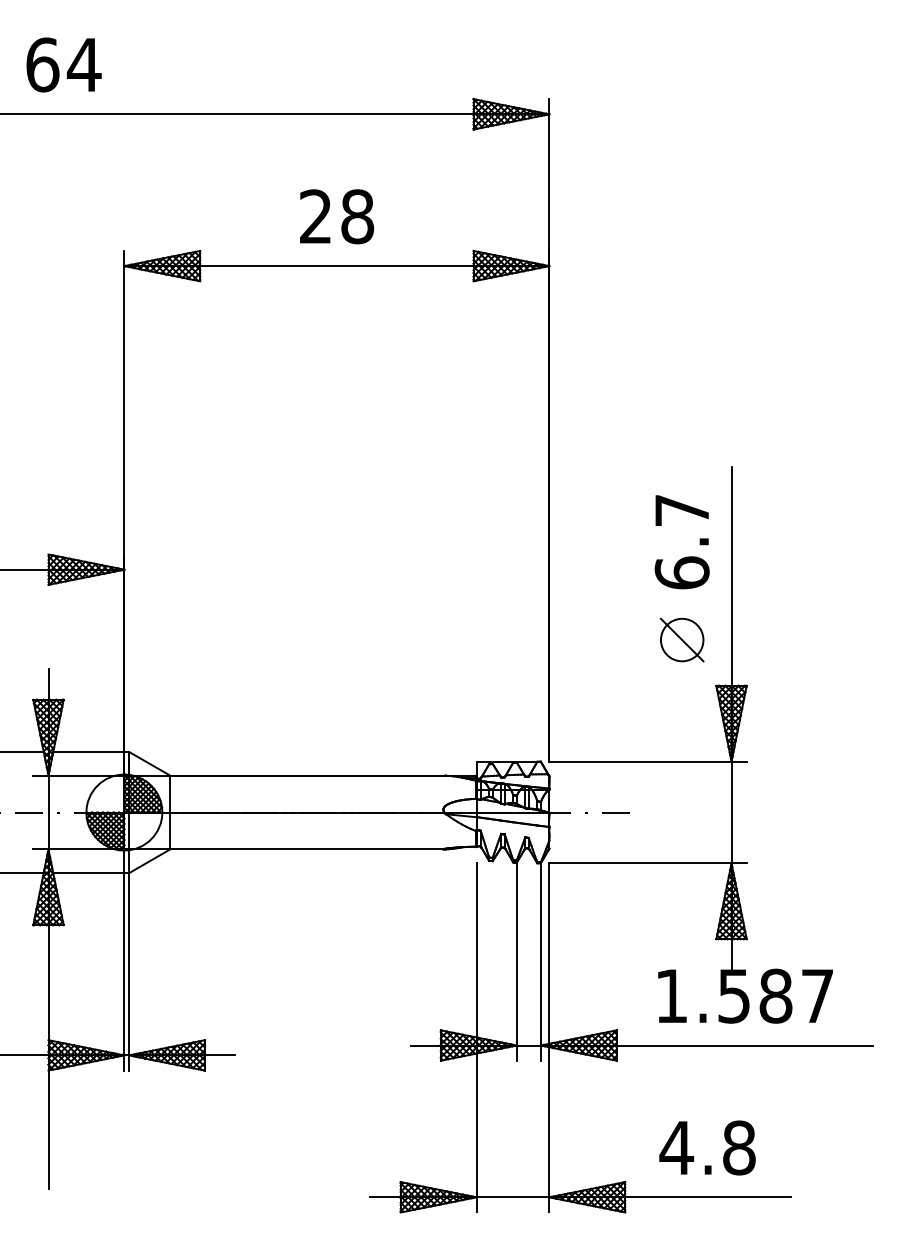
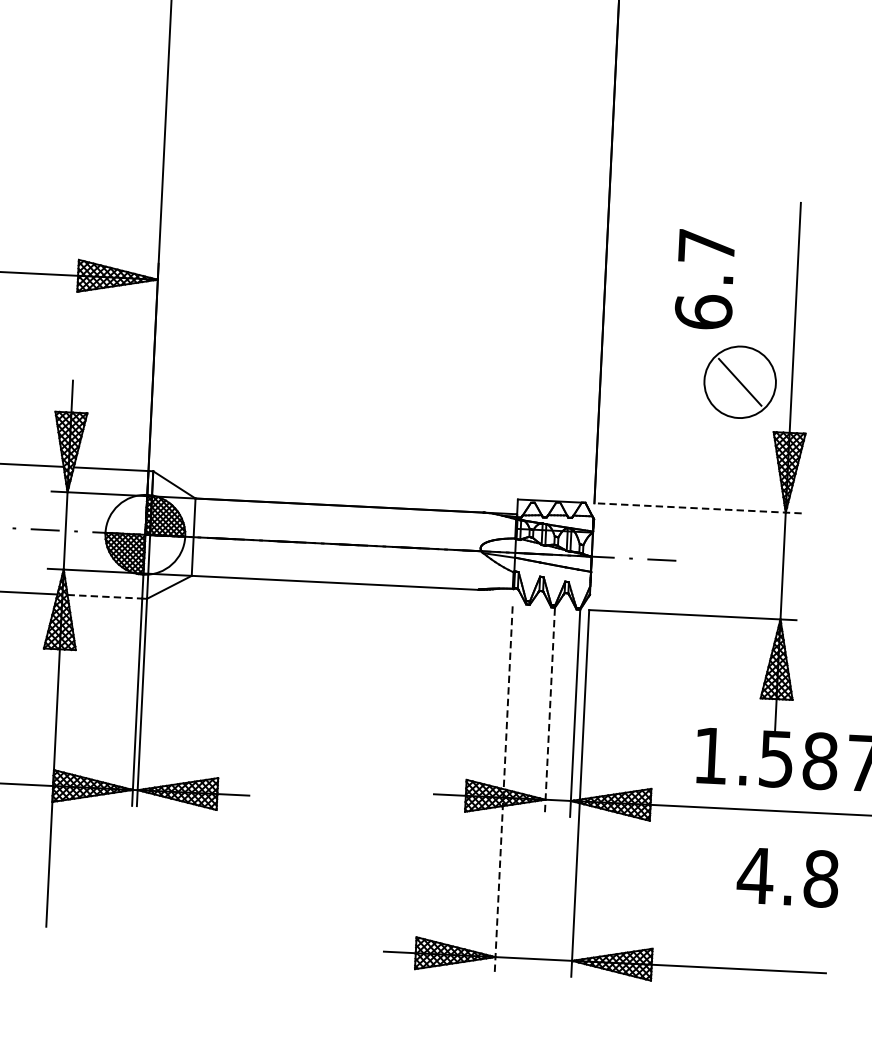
text: (681, 542) -> (704, 279), moved
circle: (681, 639) -> (739, 381), size x1.6
line: (648, 761) -> (698, 508), solid -> dashed
line: (88, 873) -> (104, 597), solid -> dashed
line: (516, 962) -> (549, 712), solid -> dashed
line: (476, 1037) -> (503, 789), solid -> dashed
text: (707, 1147) -> (787, 876), moved

